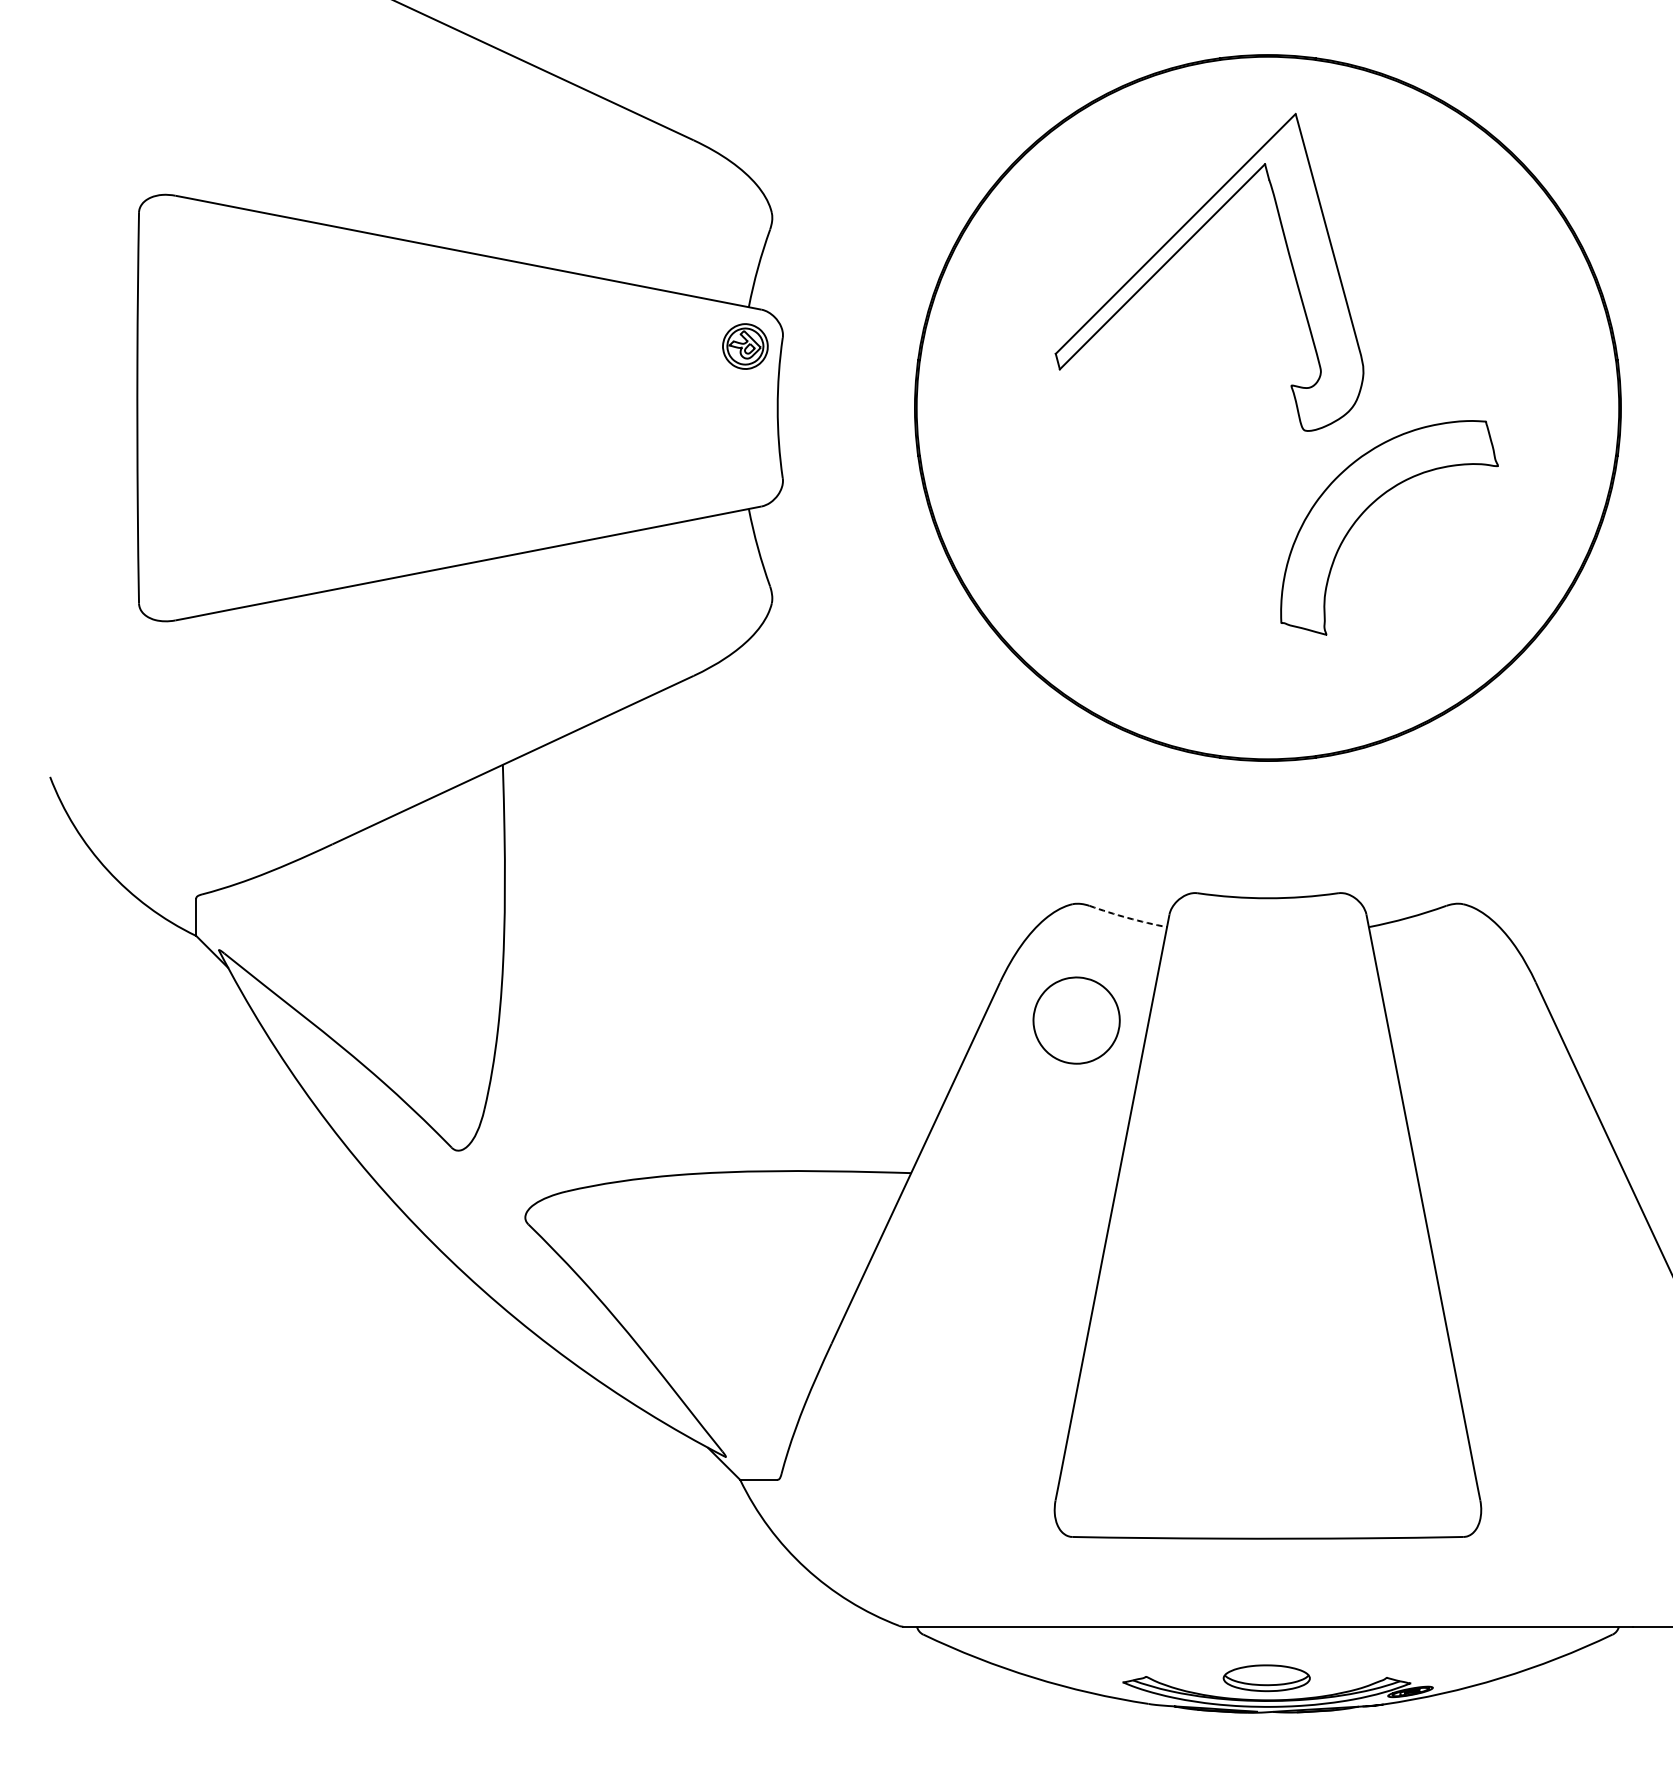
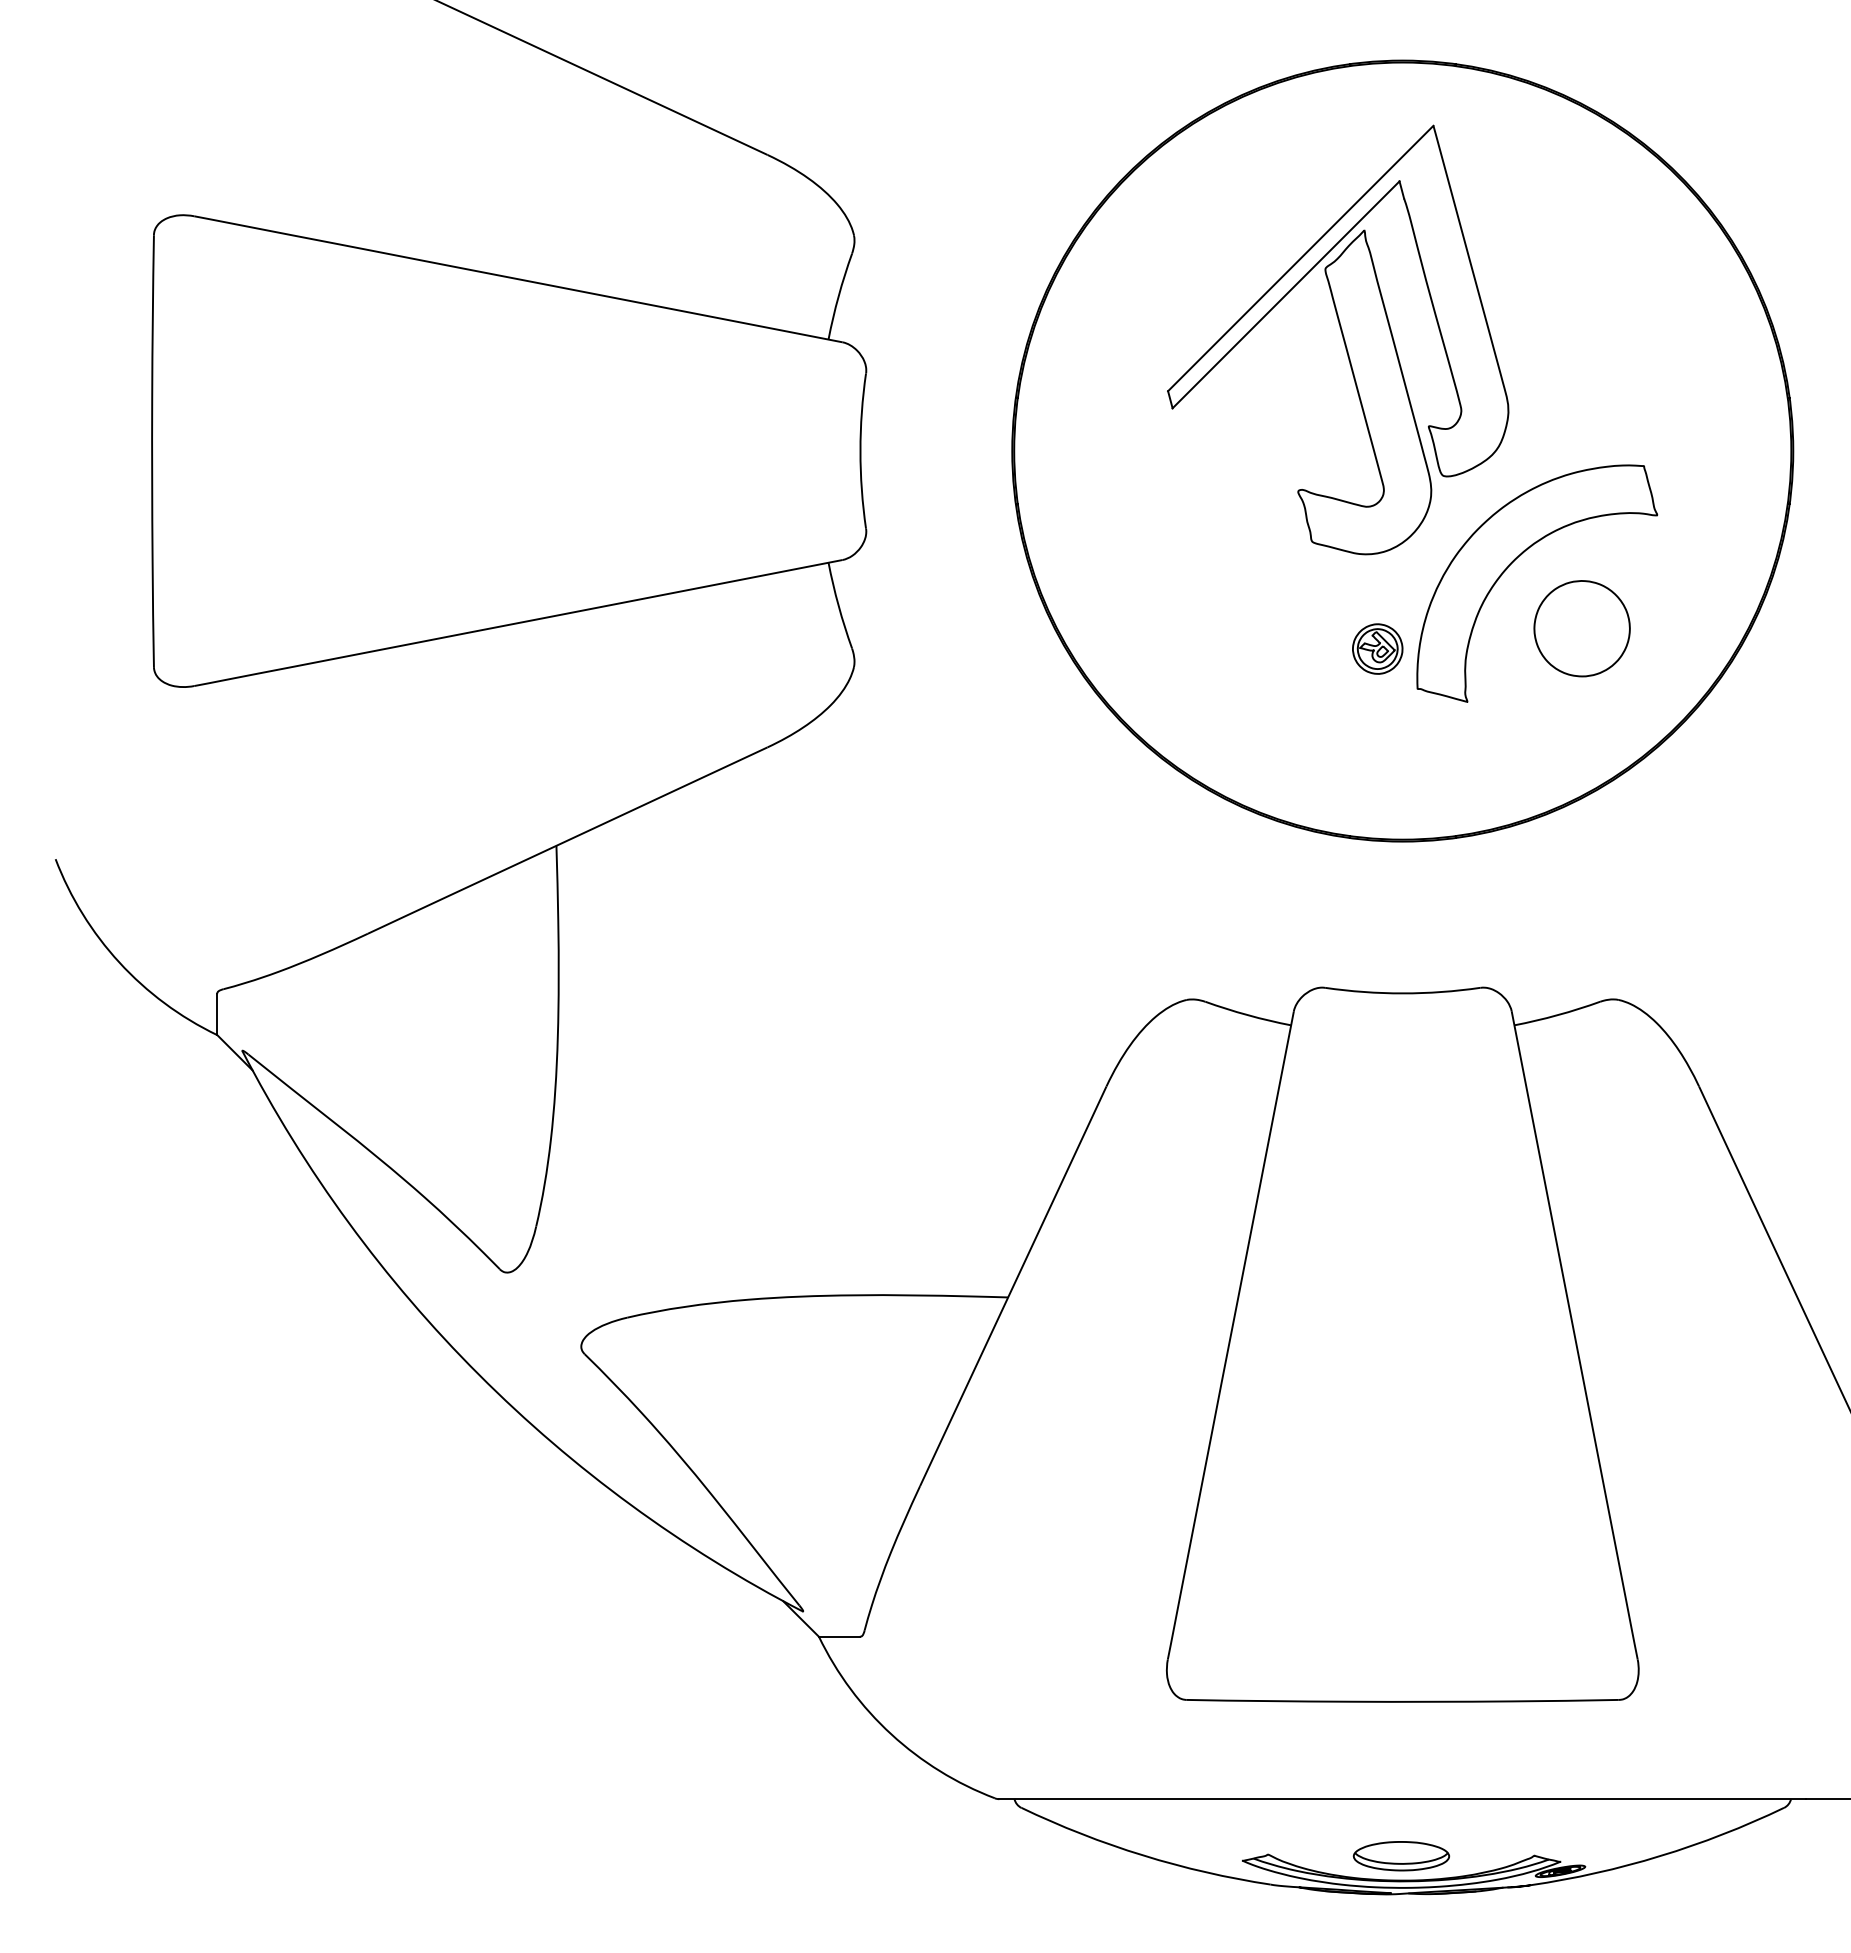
part: (745, 346) -> (1377, 648), moved
part: (1233, 355) -> (1364, 392), added
arc: (1127, 918) -> (1247, 1015), dashed -> solid
part: (1076, 1020) -> (1581, 628), moved

